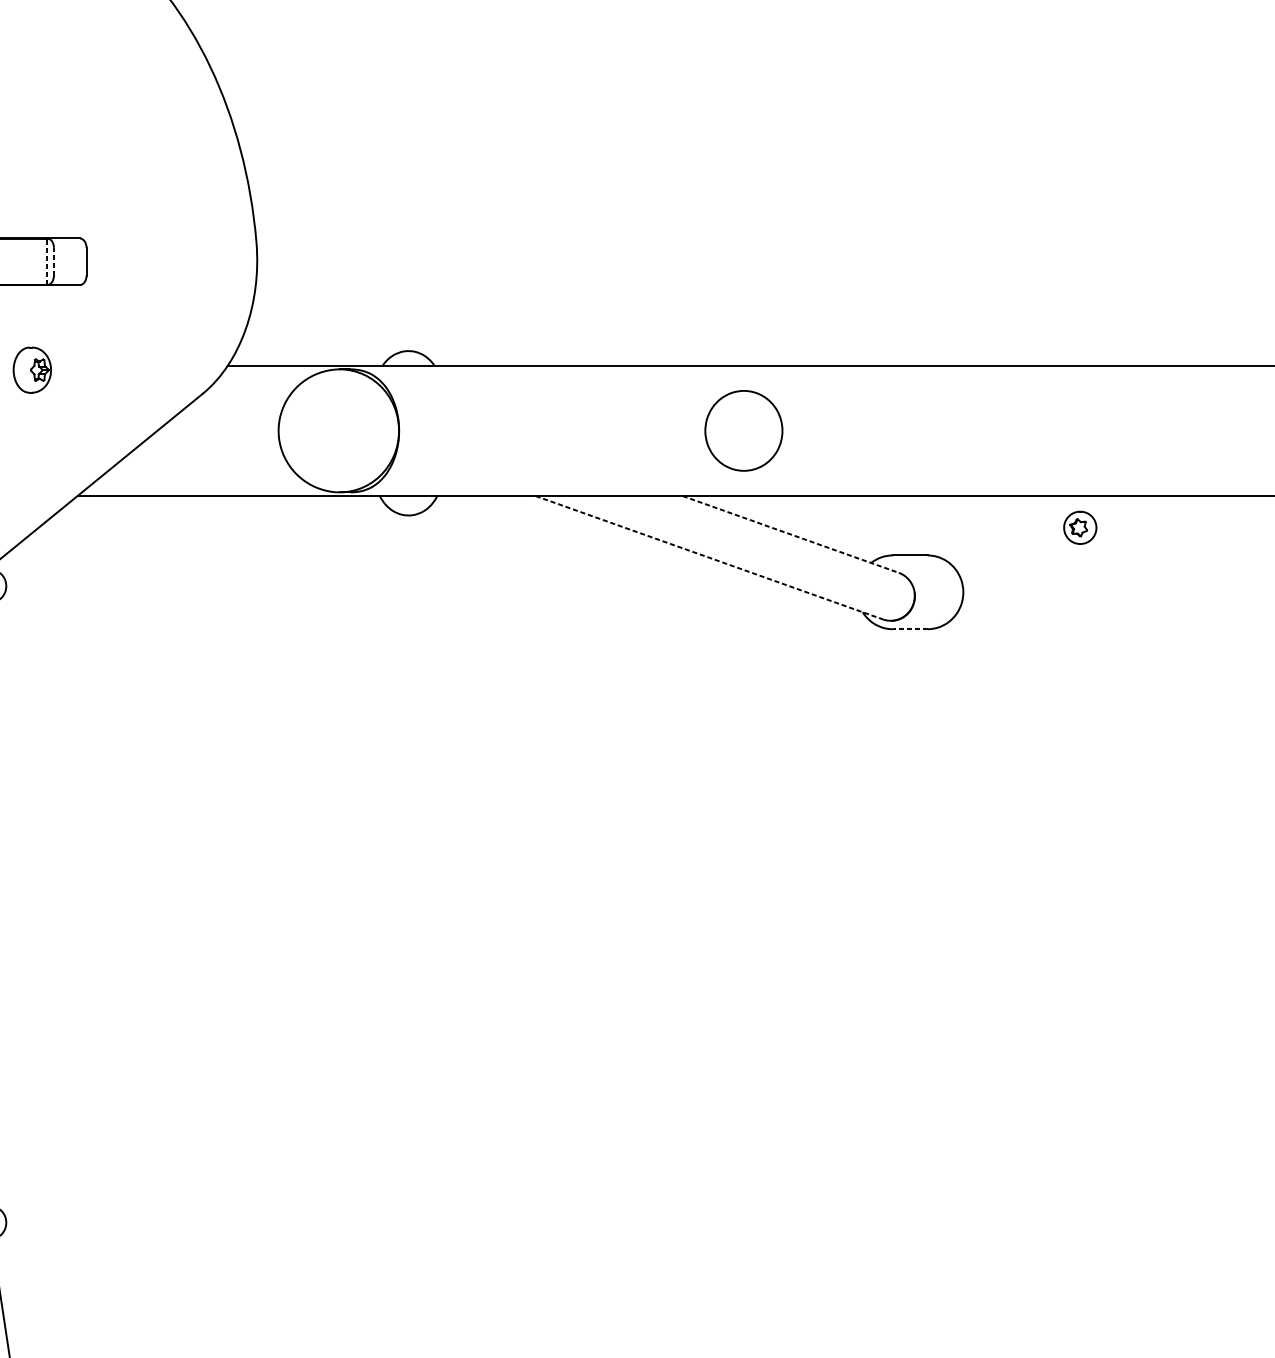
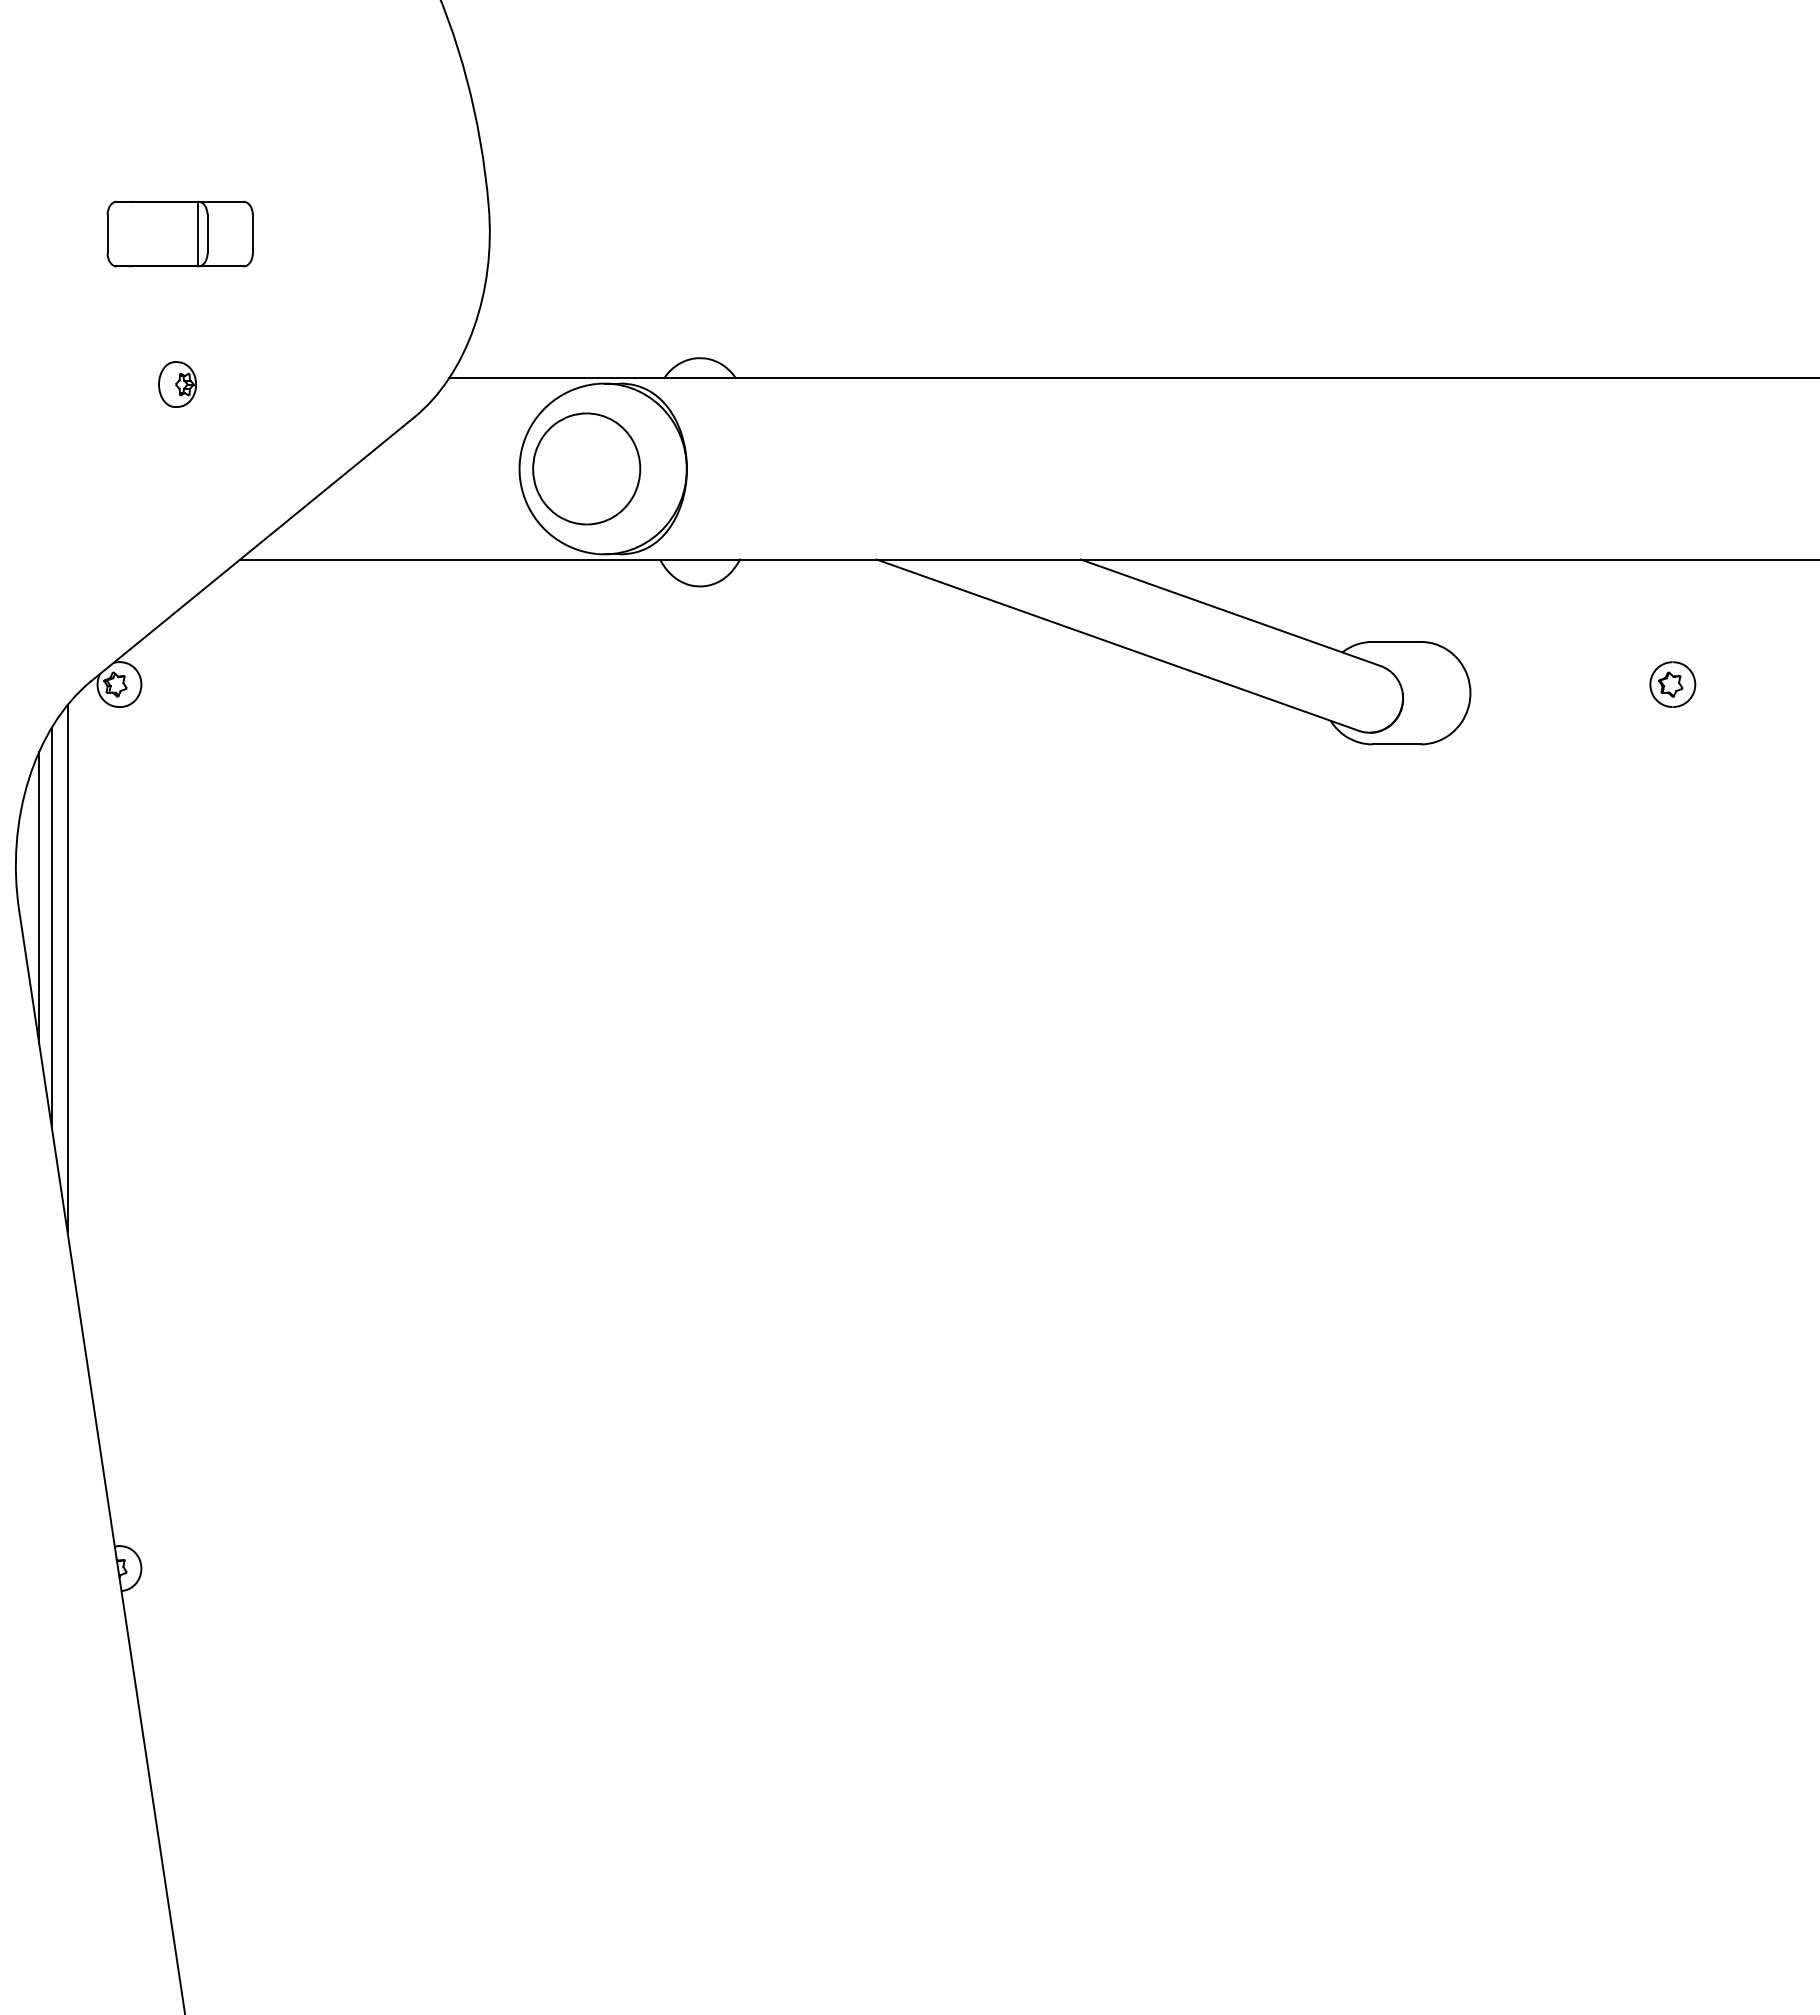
line: (46, 261) -> (197, 233), dashed -> solid
line: (53, 261) -> (207, 233), dashed -> solid
part: (32, 370) -> (177, 384), size x0.71
part: (743, 430) -> (586, 468), moved
part: (1080, 527) -> (1672, 684), moved
line: (791, 534) -> (1231, 612), dashed -> solid
line: (709, 558) -> (1118, 645), dashed -> solid
line: (910, 629) -> (1396, 744), dashed -> solid

